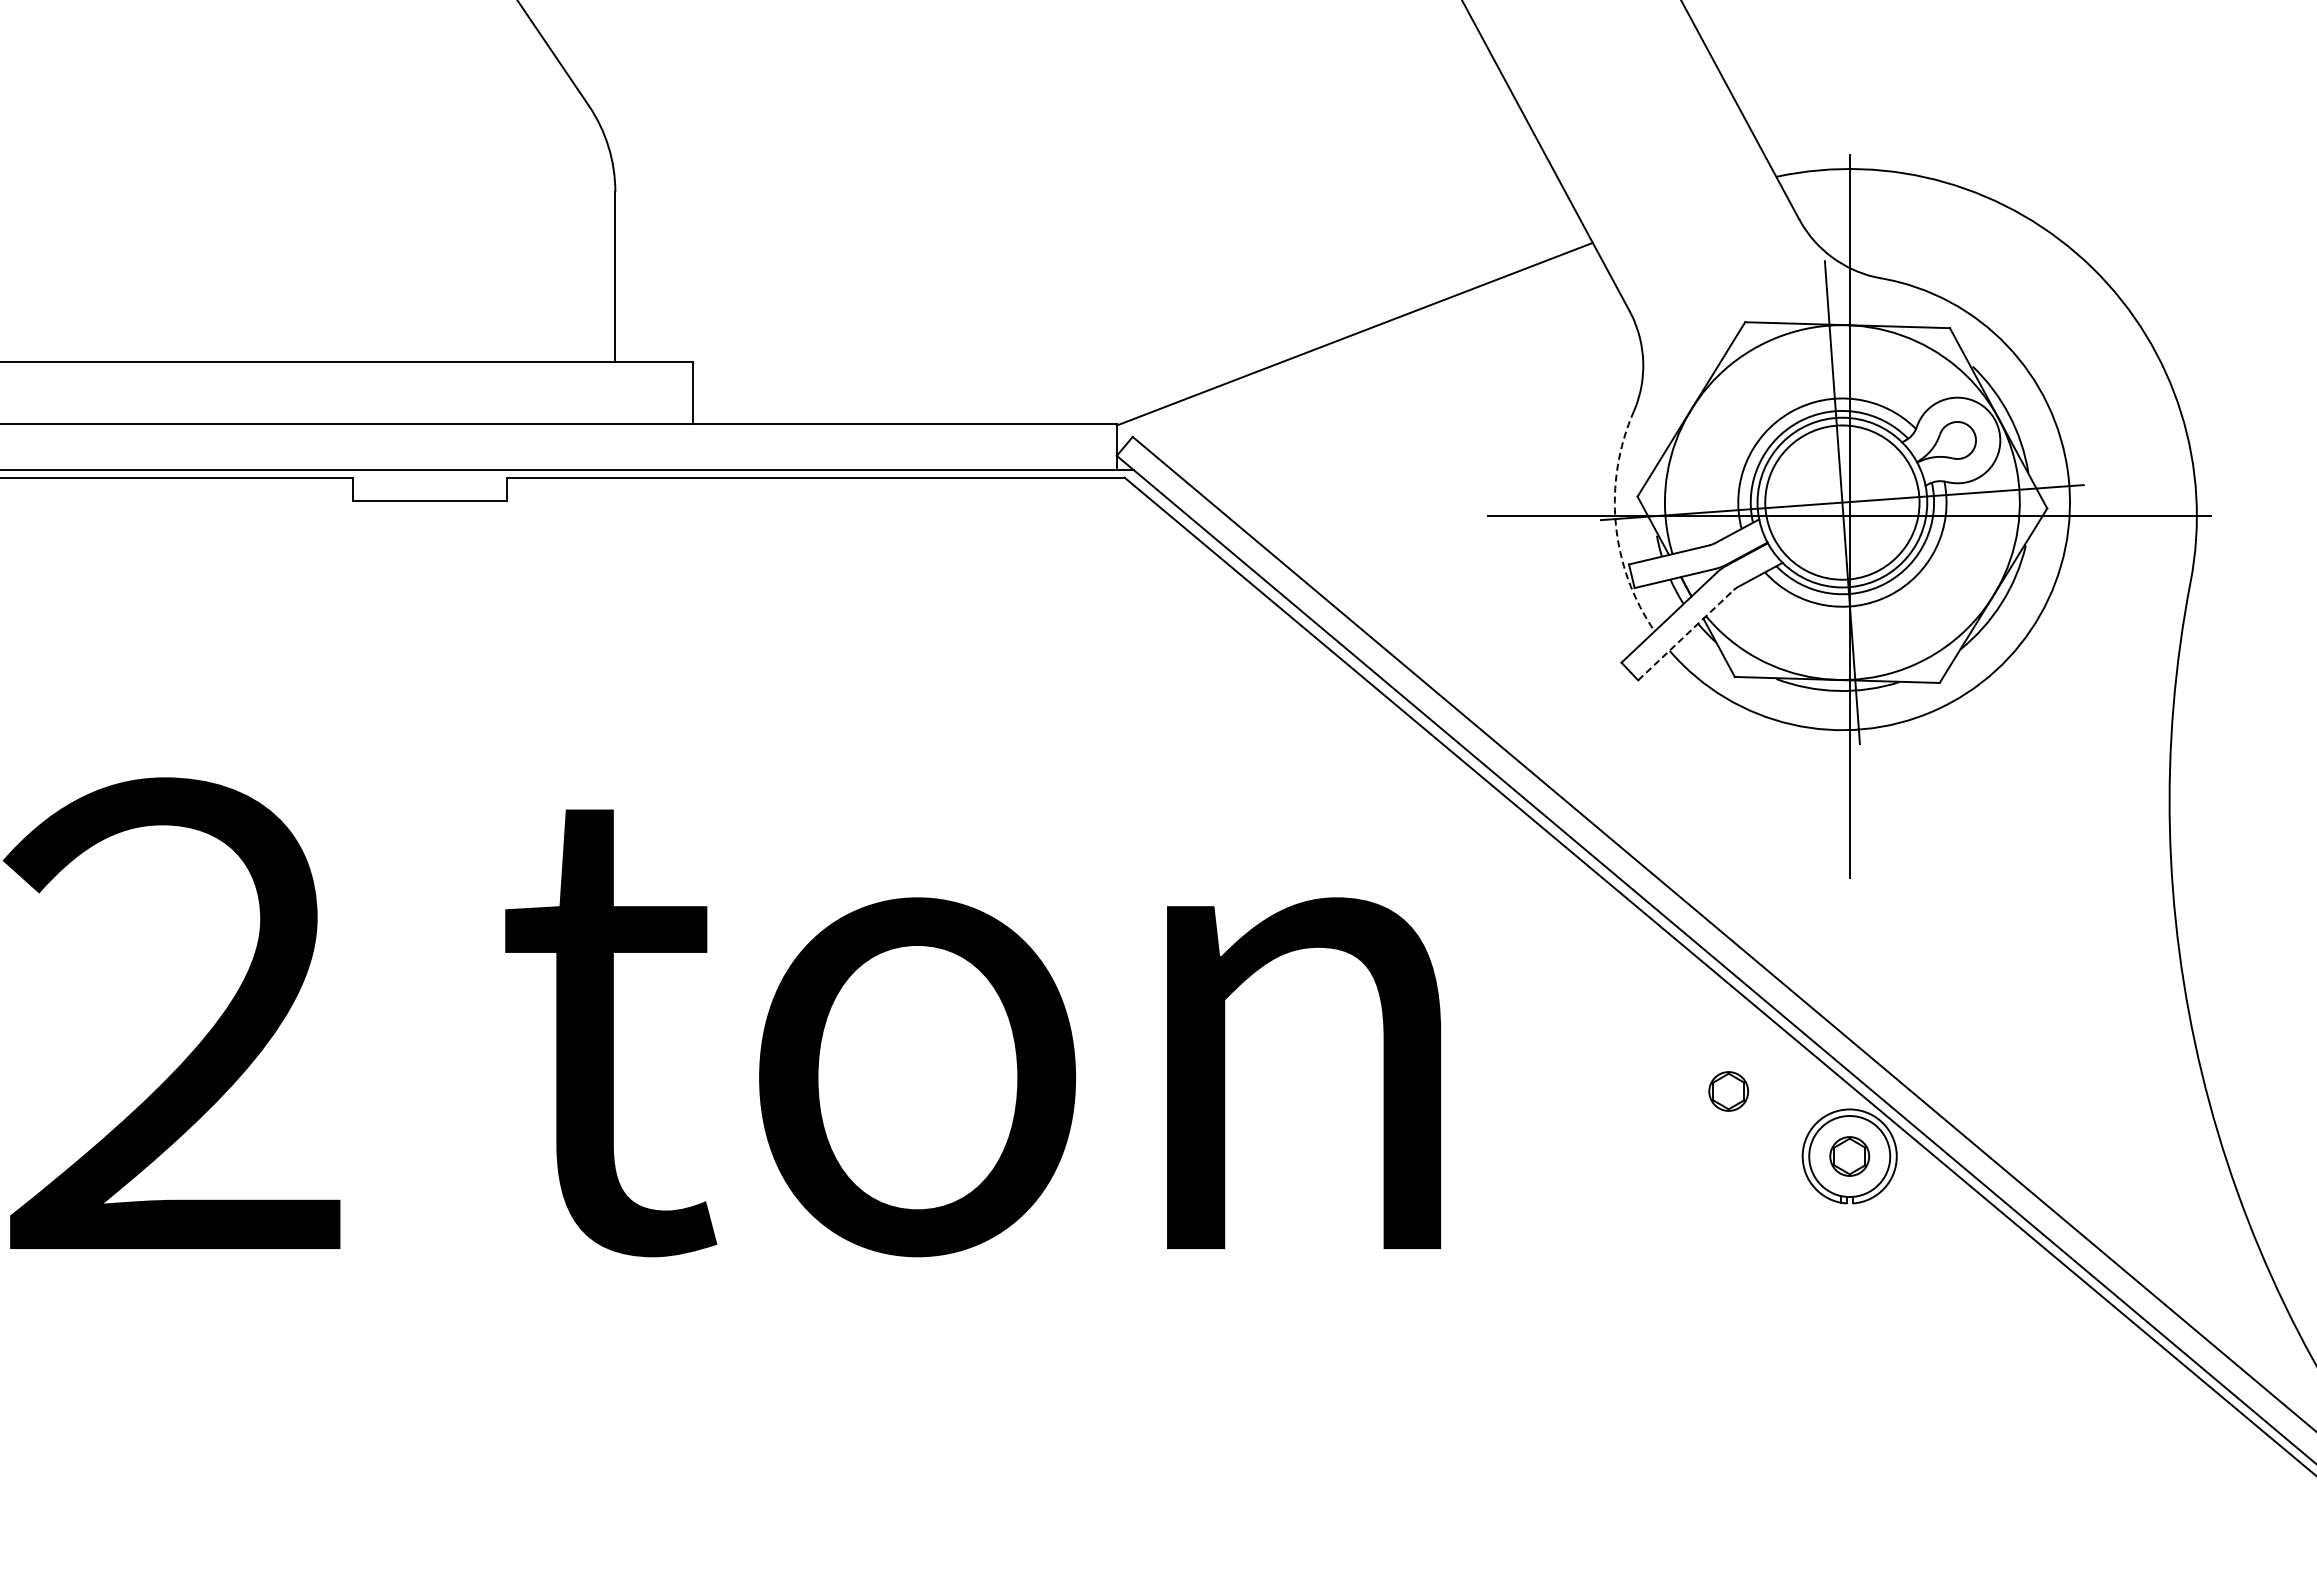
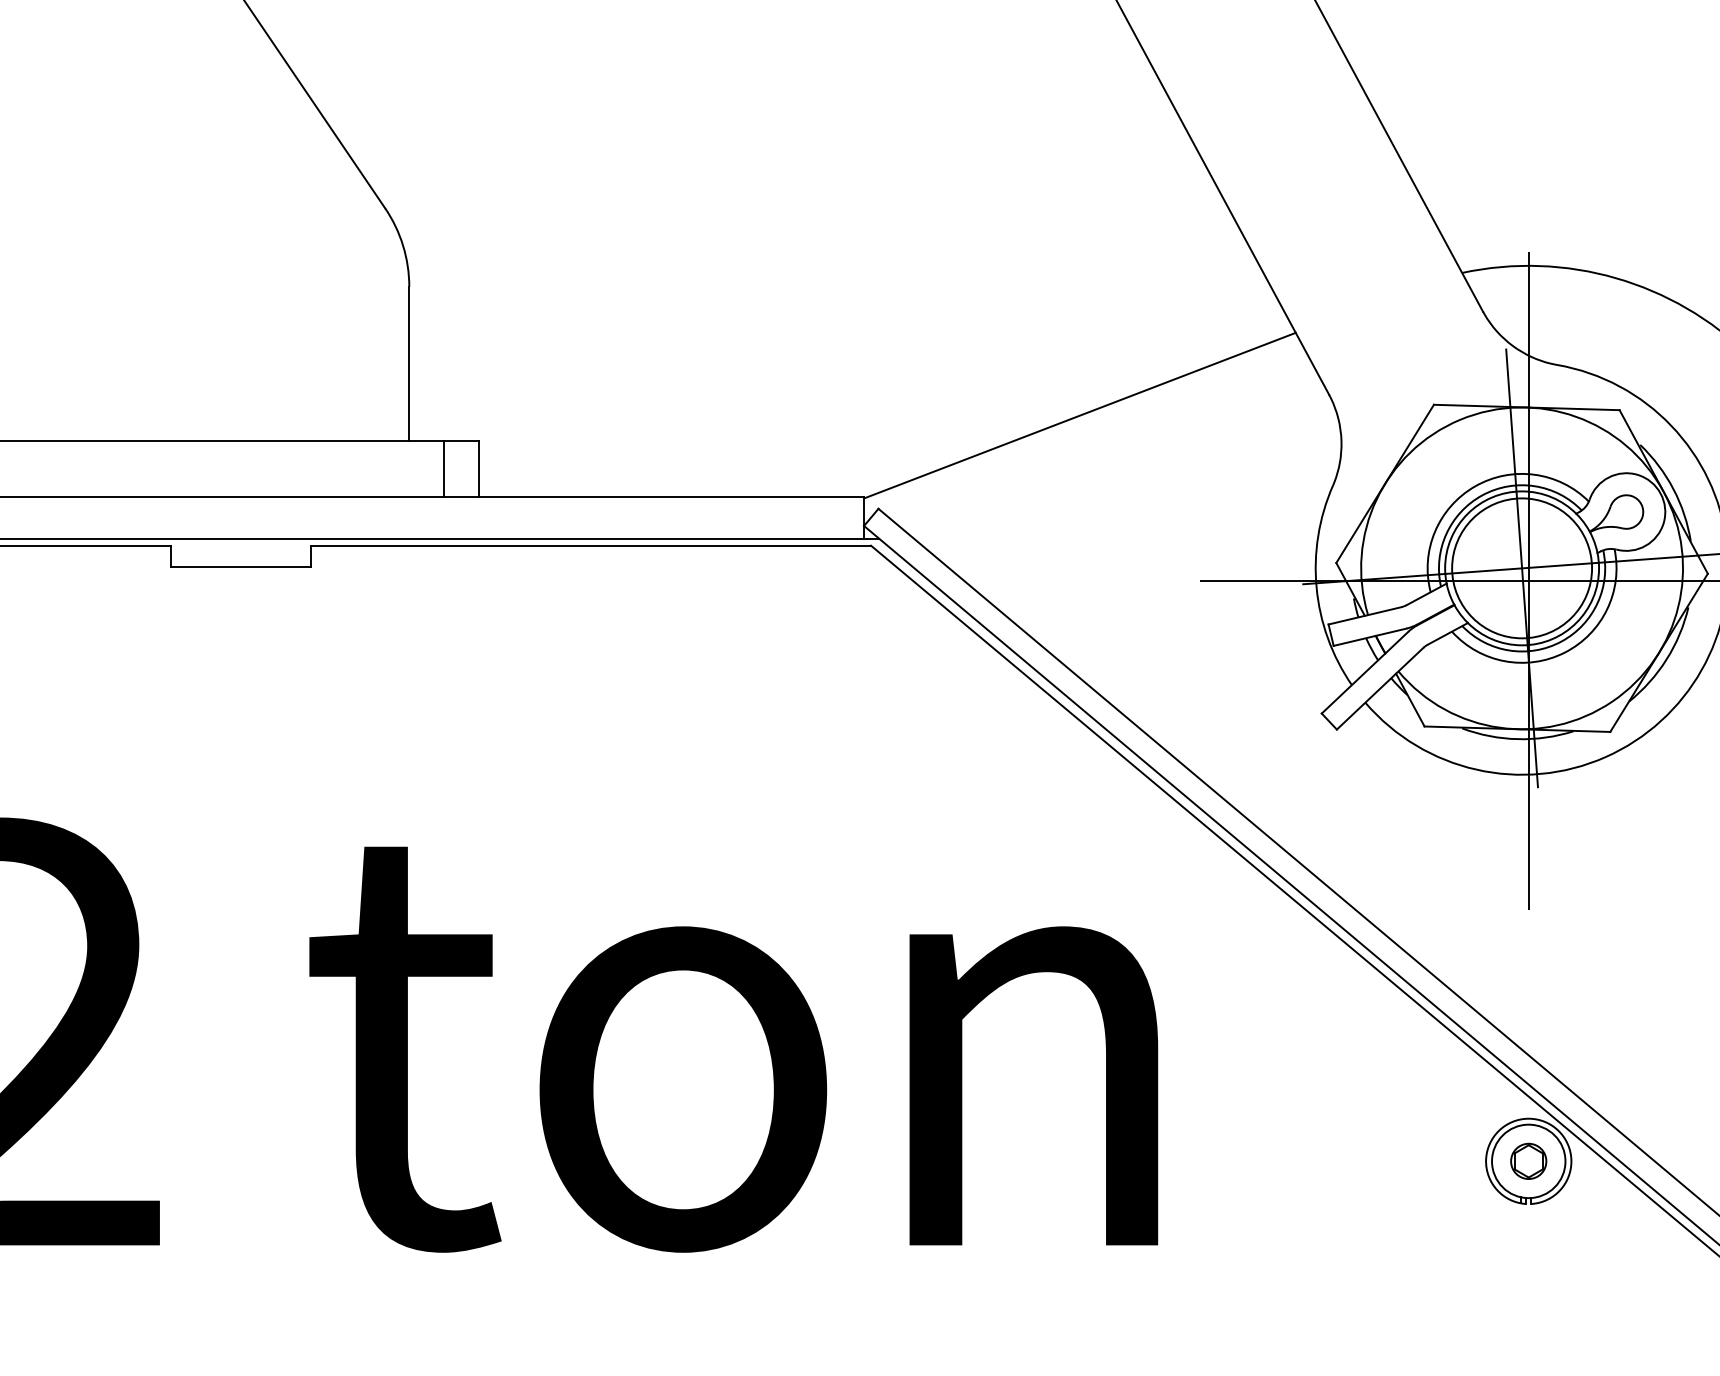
line: (653, 392) -> (443, 468), added
arc: (1615, 523) -> (1316, 587), dashed -> solid
line: (1685, 635) -> (1379, 688), dashed -> solid
part: (1728, 1091) -> (1418, 1102), removed

